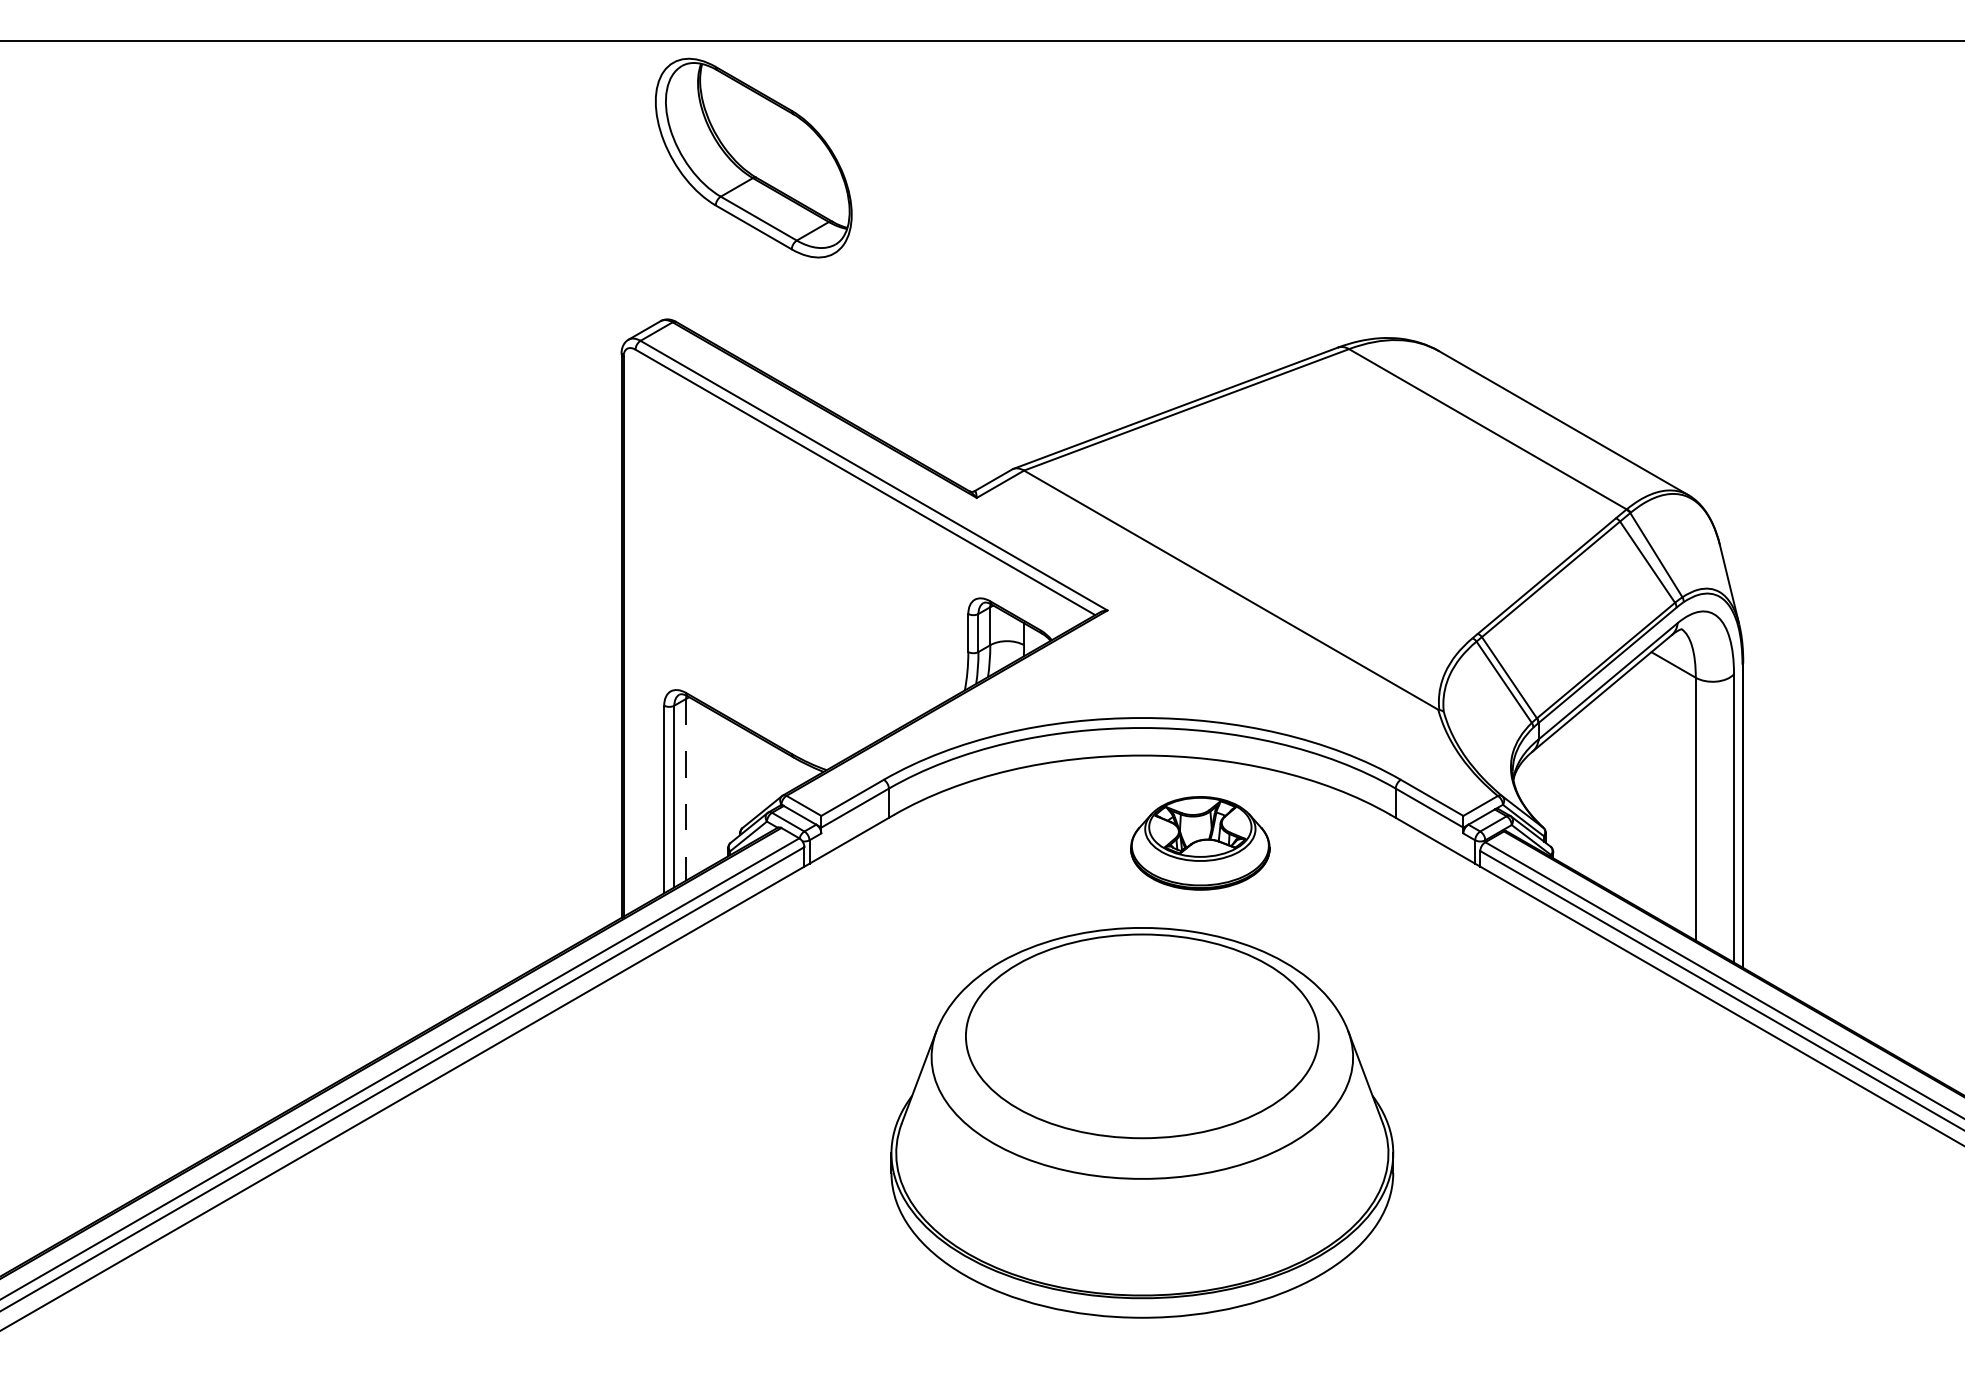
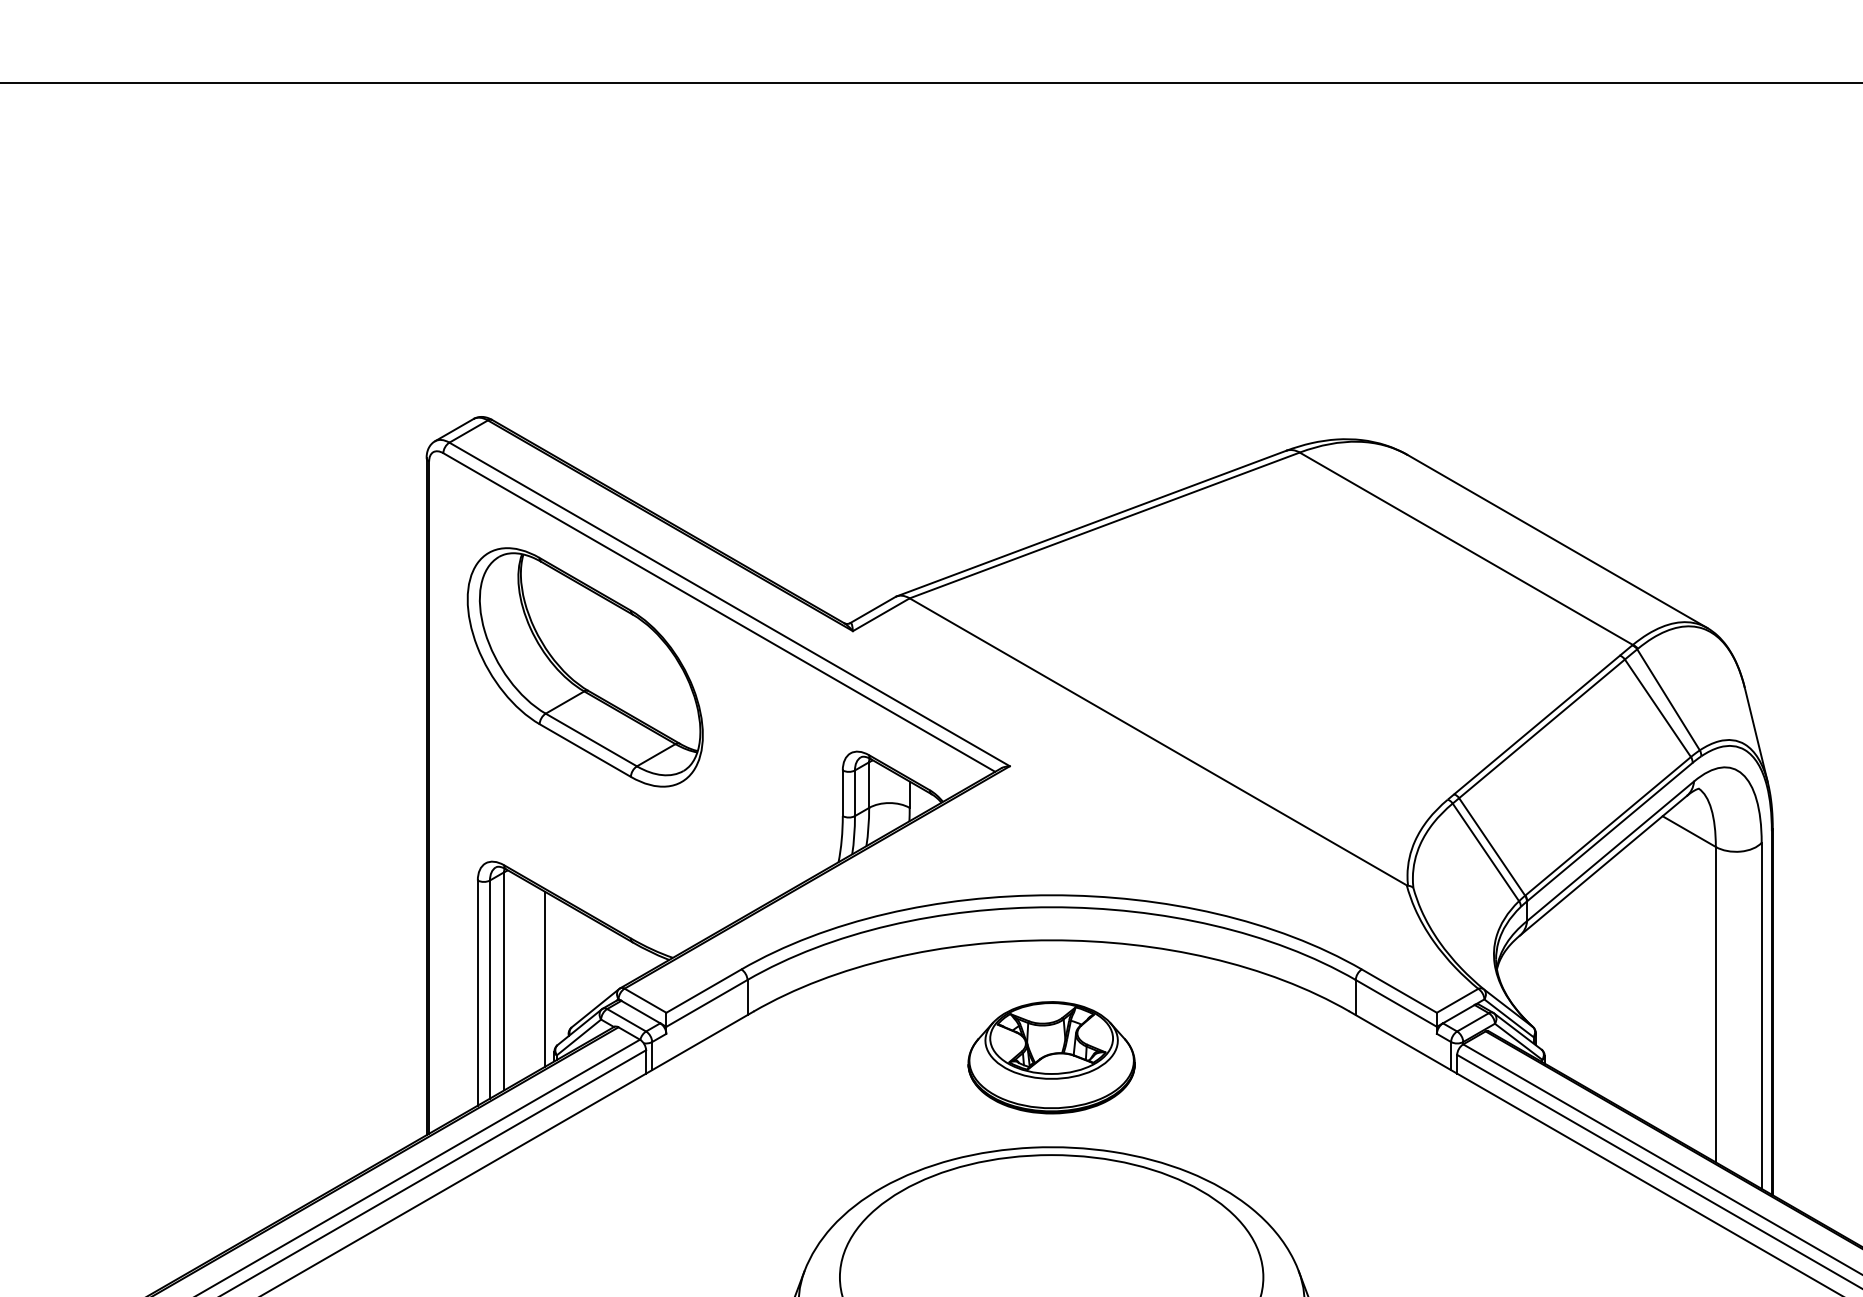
part: (753, 157) -> (584, 666), moved
line: (719, 787) -> (544, 978), added
line: (686, 789) -> (504, 981), dashed -> solid
part: (1200, 843) -> (1051, 1057), moved

